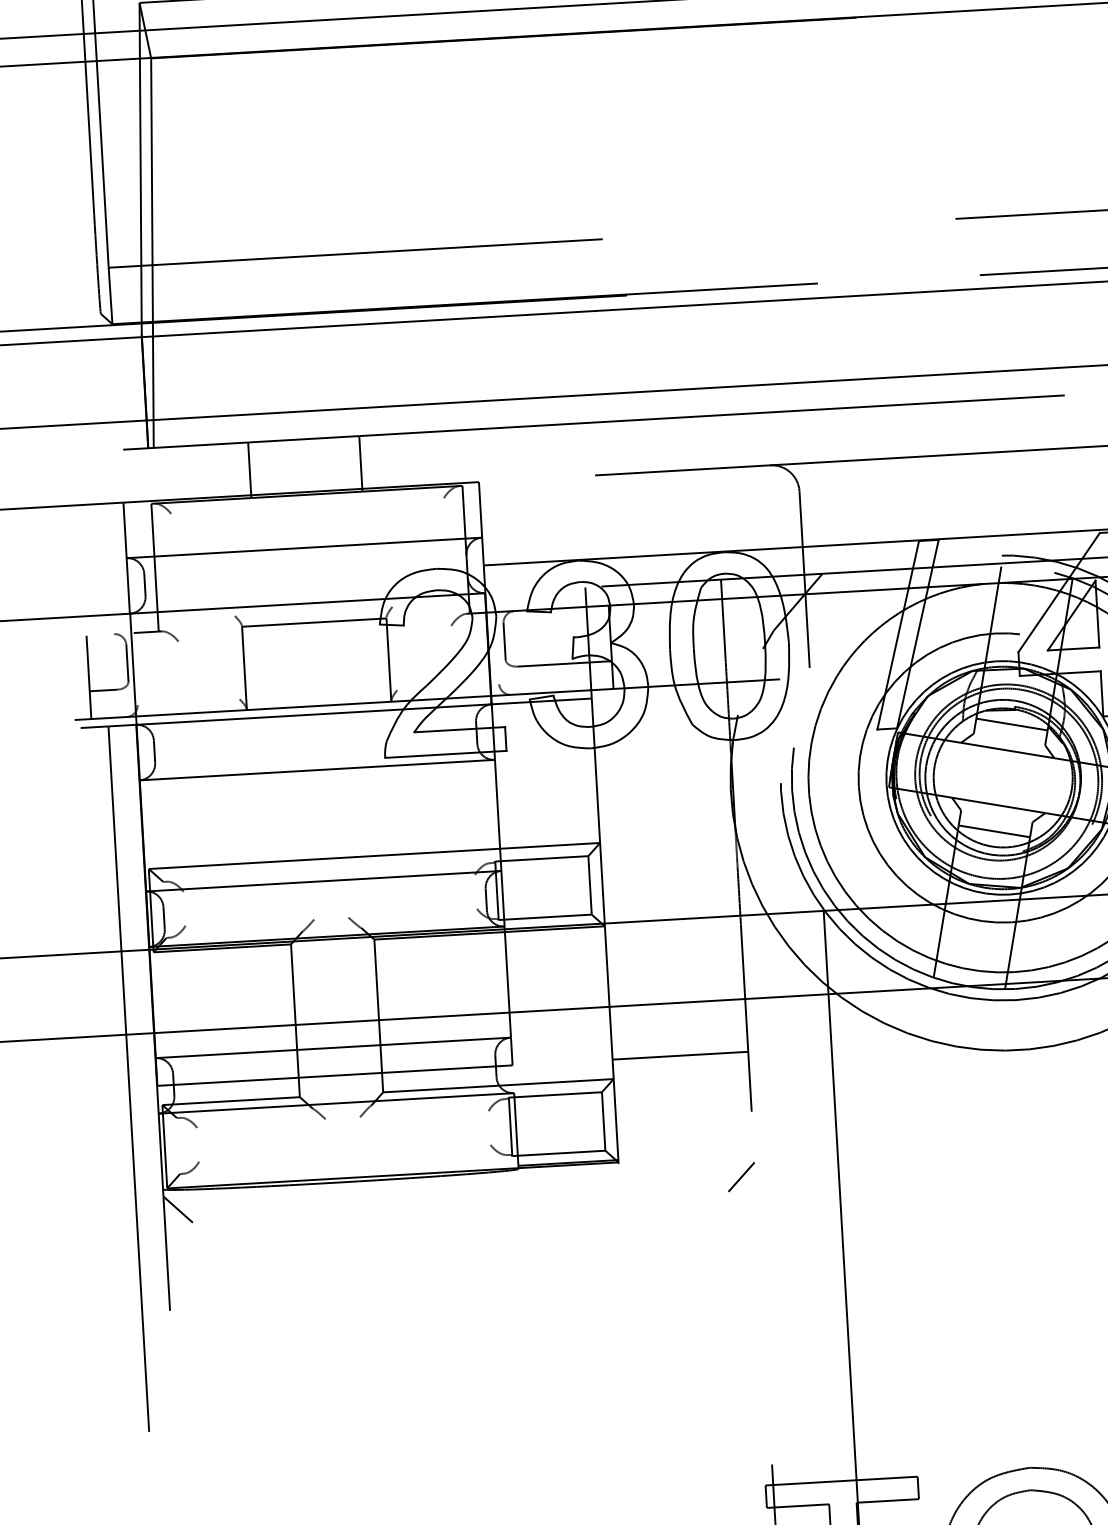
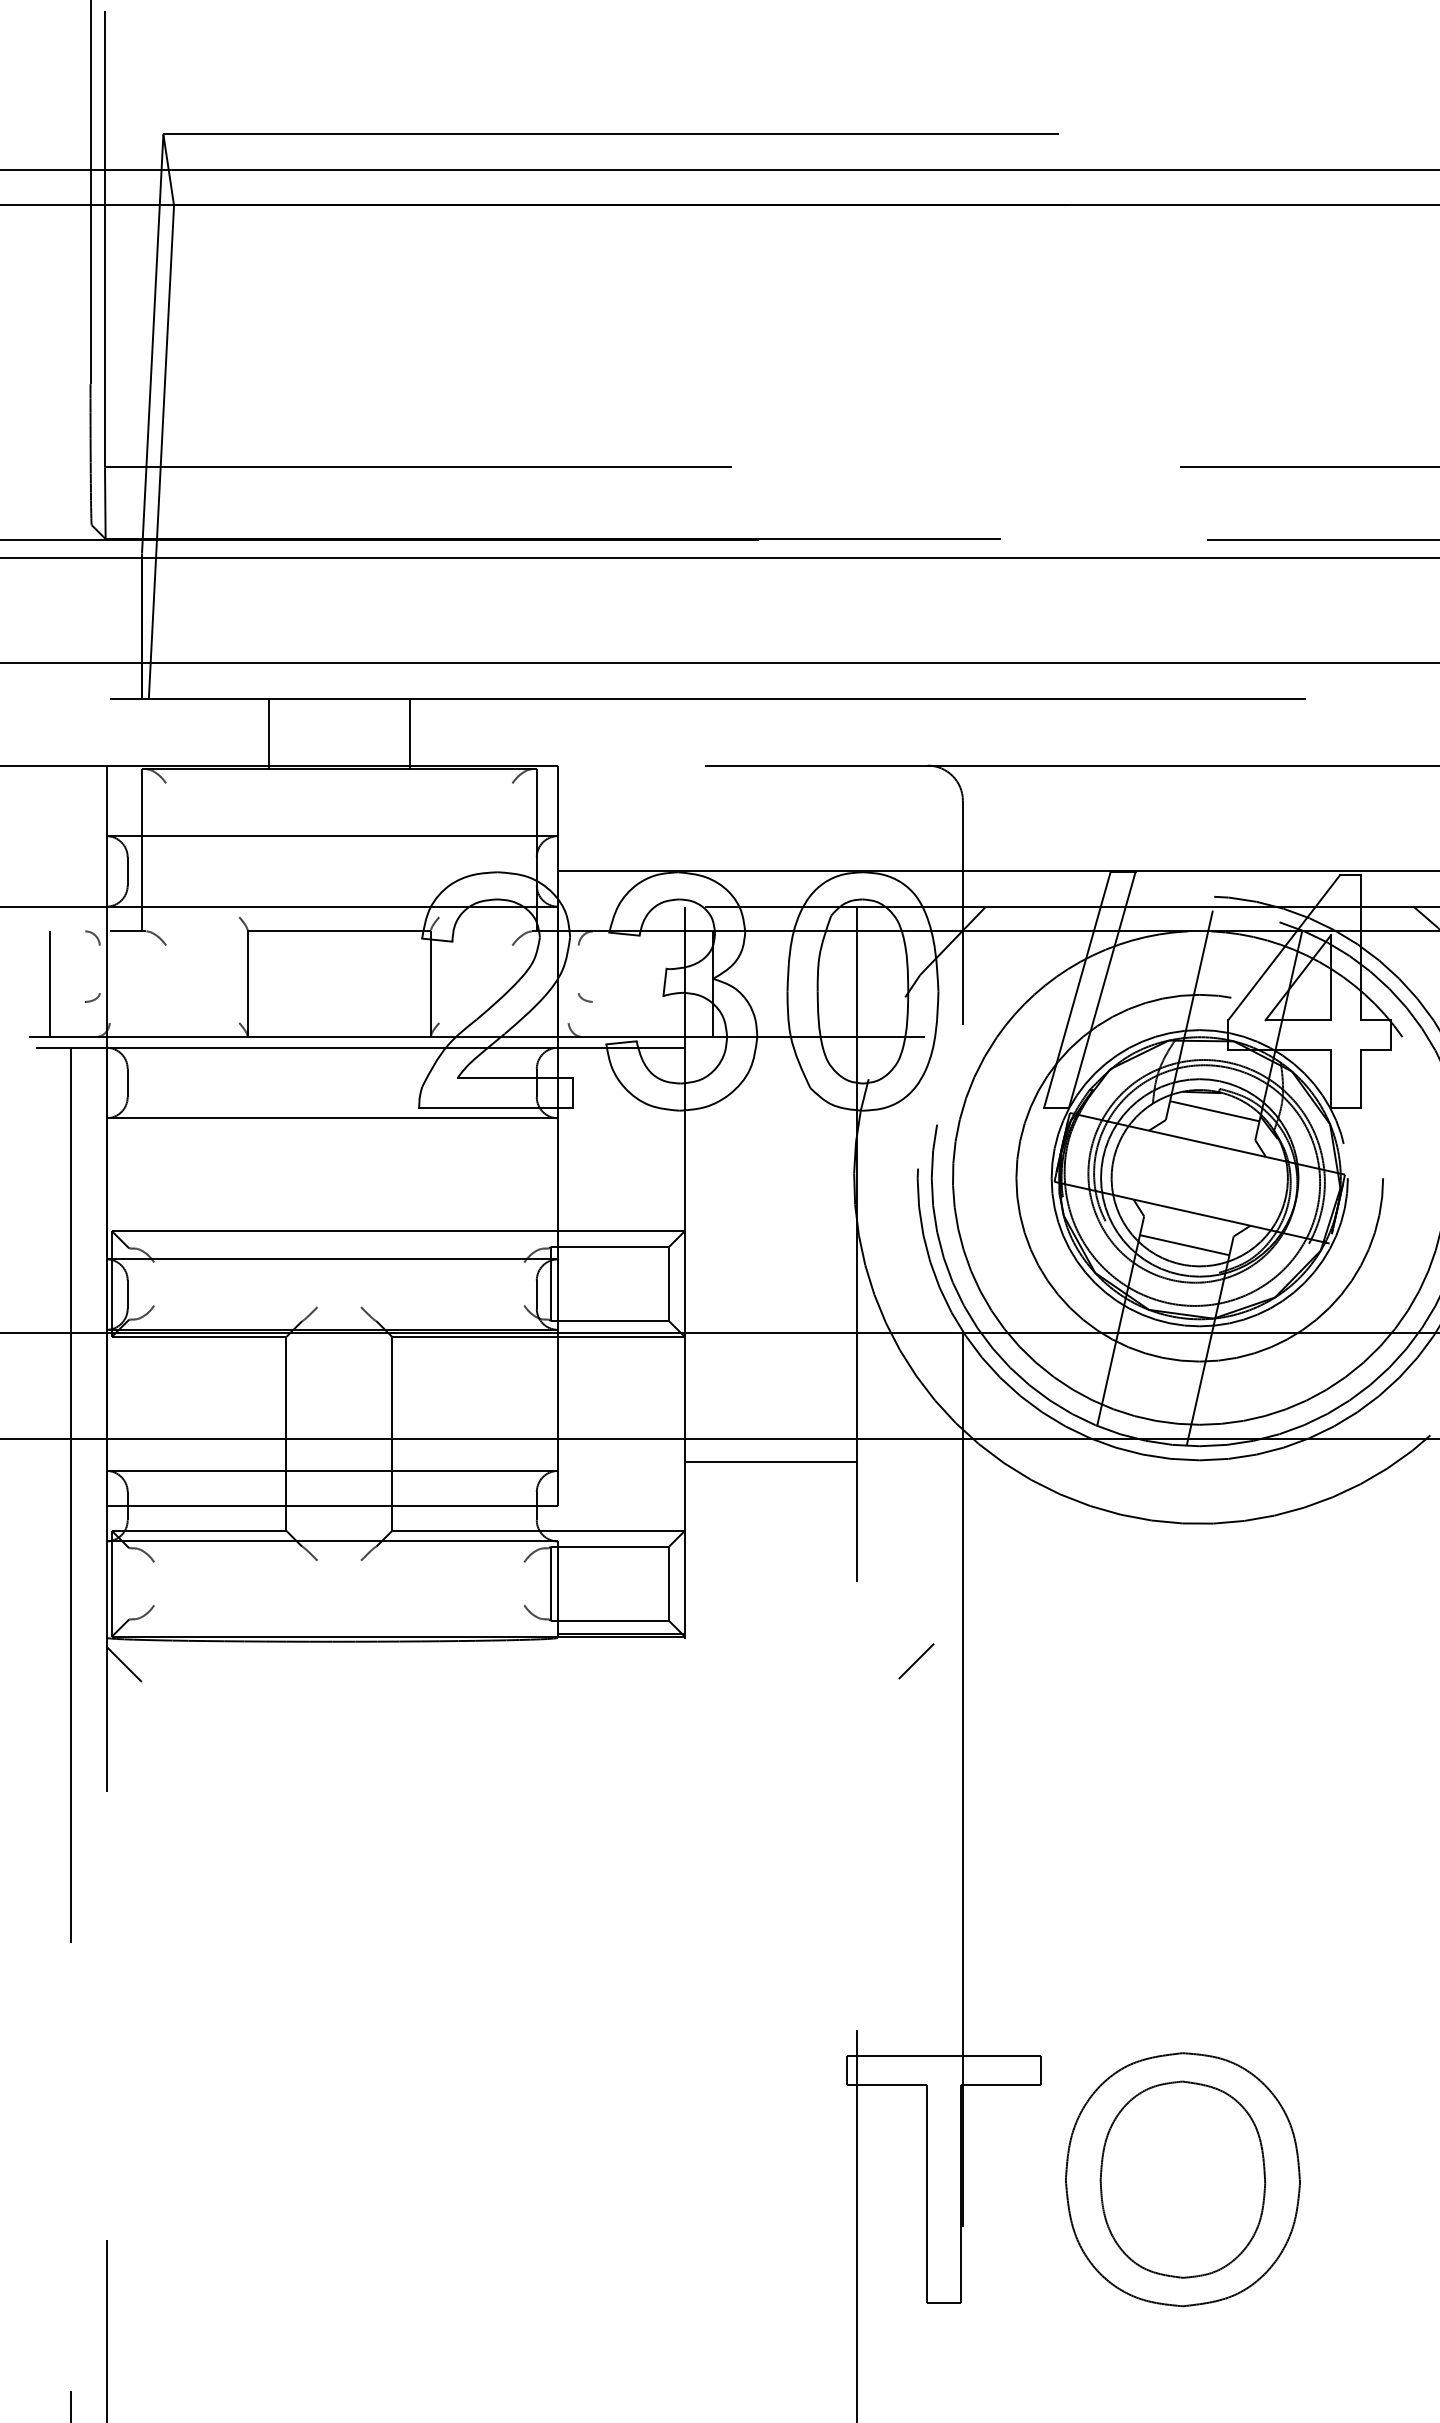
line: (504, 641) -> (578, 969), removed
line: (127, 663) -> (99, 969), removed
line: (564, 663) -> (653, 1001), removed
line: (103, 690) -> (67, 1001), removed
line: (680, 1055) -> (770, 1462), moved
line: (741, 1177) -> (916, 1661), moved

